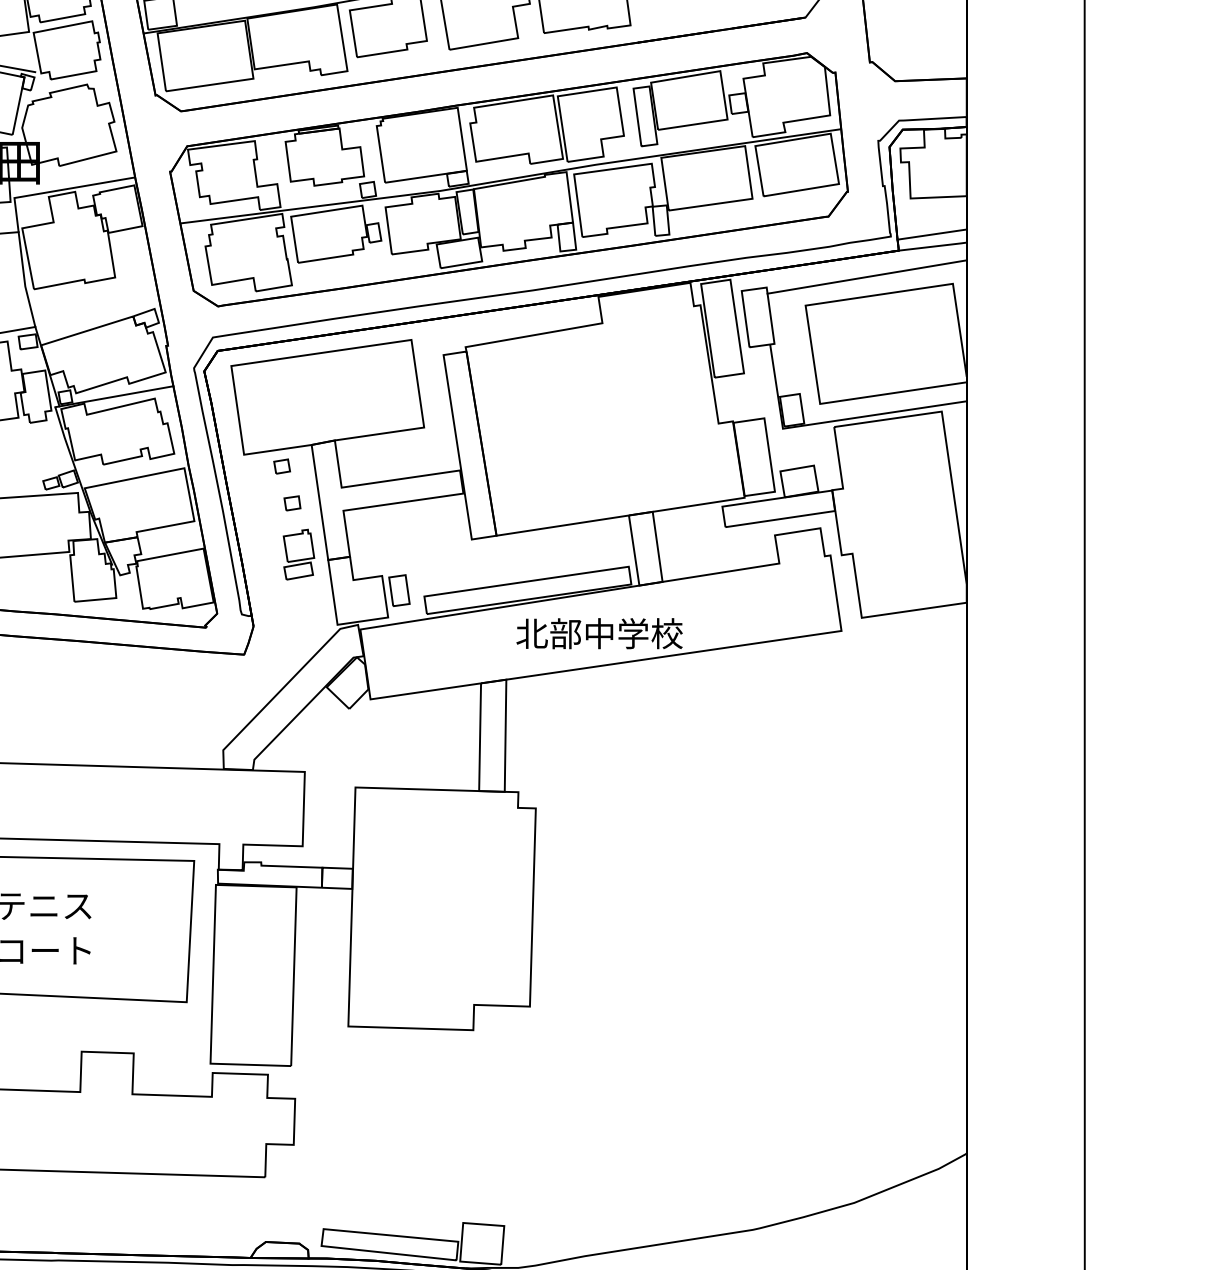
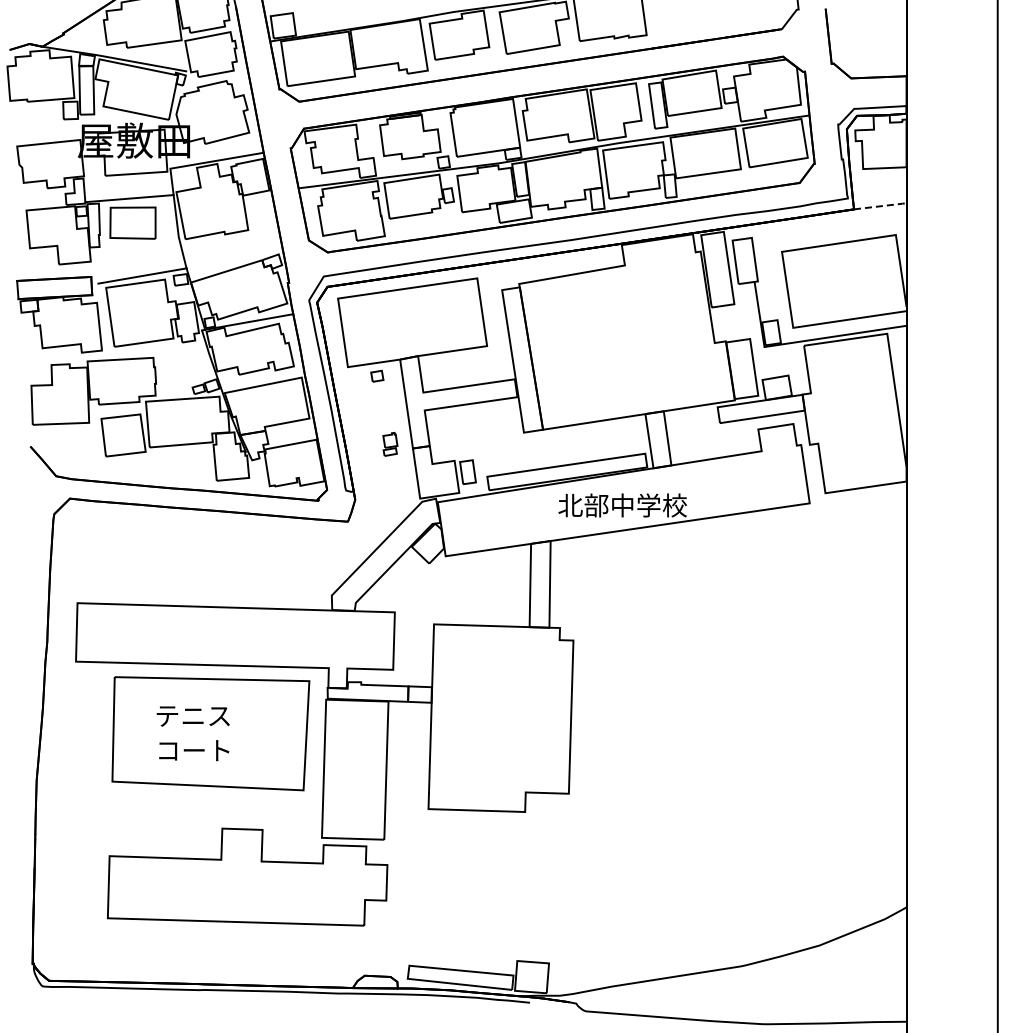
line: (931, 233) -> (879, 196), removed
line: (934, 246) -> (881, 206), solid -> dashed
line: (867, 276) -> (829, 229), removed
part: (292, 503) -> (385, 404), removed
part: (299, 554) -> (390, 444), size x0.6

